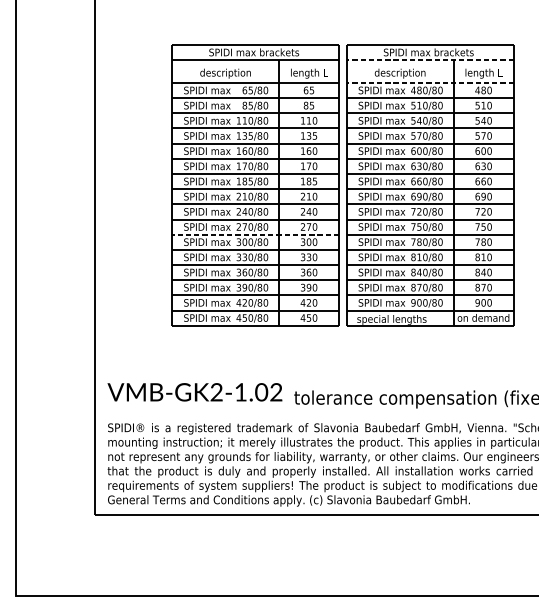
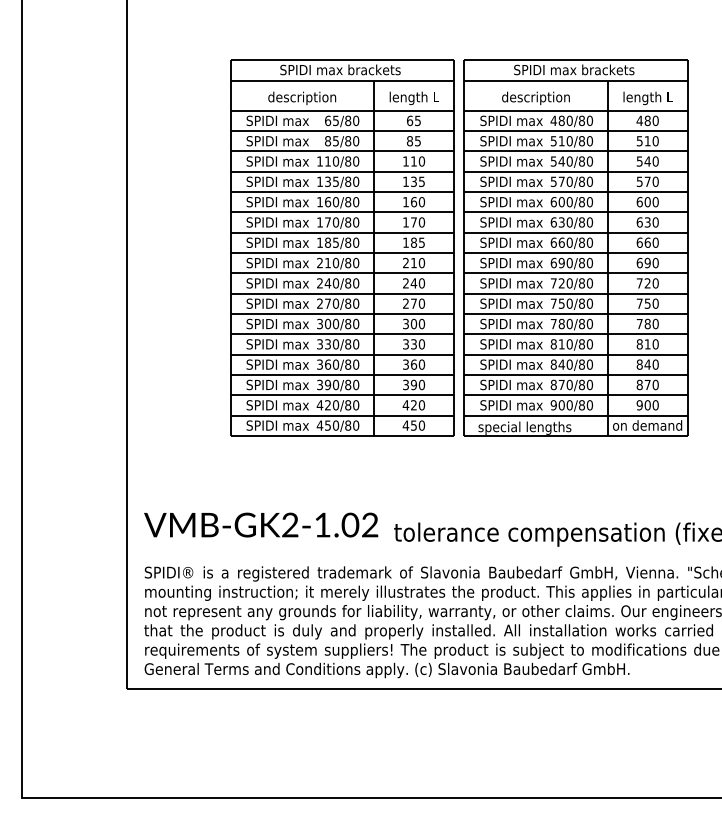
line: (430, 60) -> (576, 80), dashed -> solid
line: (430, 82) -> (576, 110), dashed -> solid
line: (255, 235) -> (342, 314), dashed -> solid

